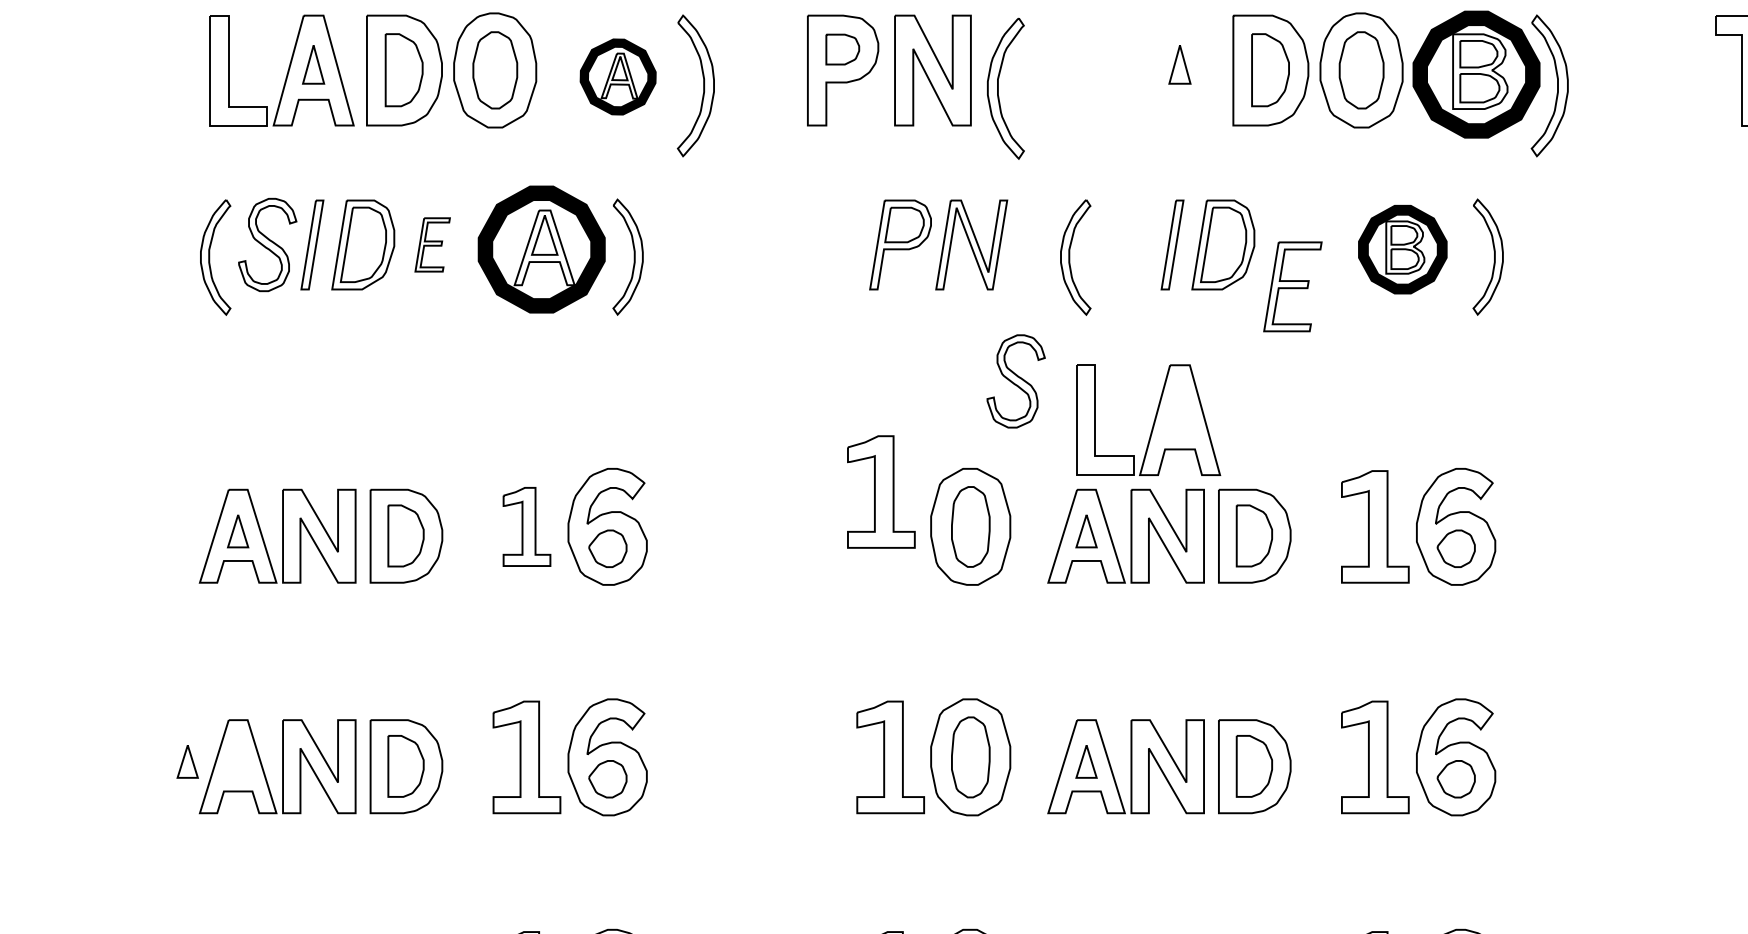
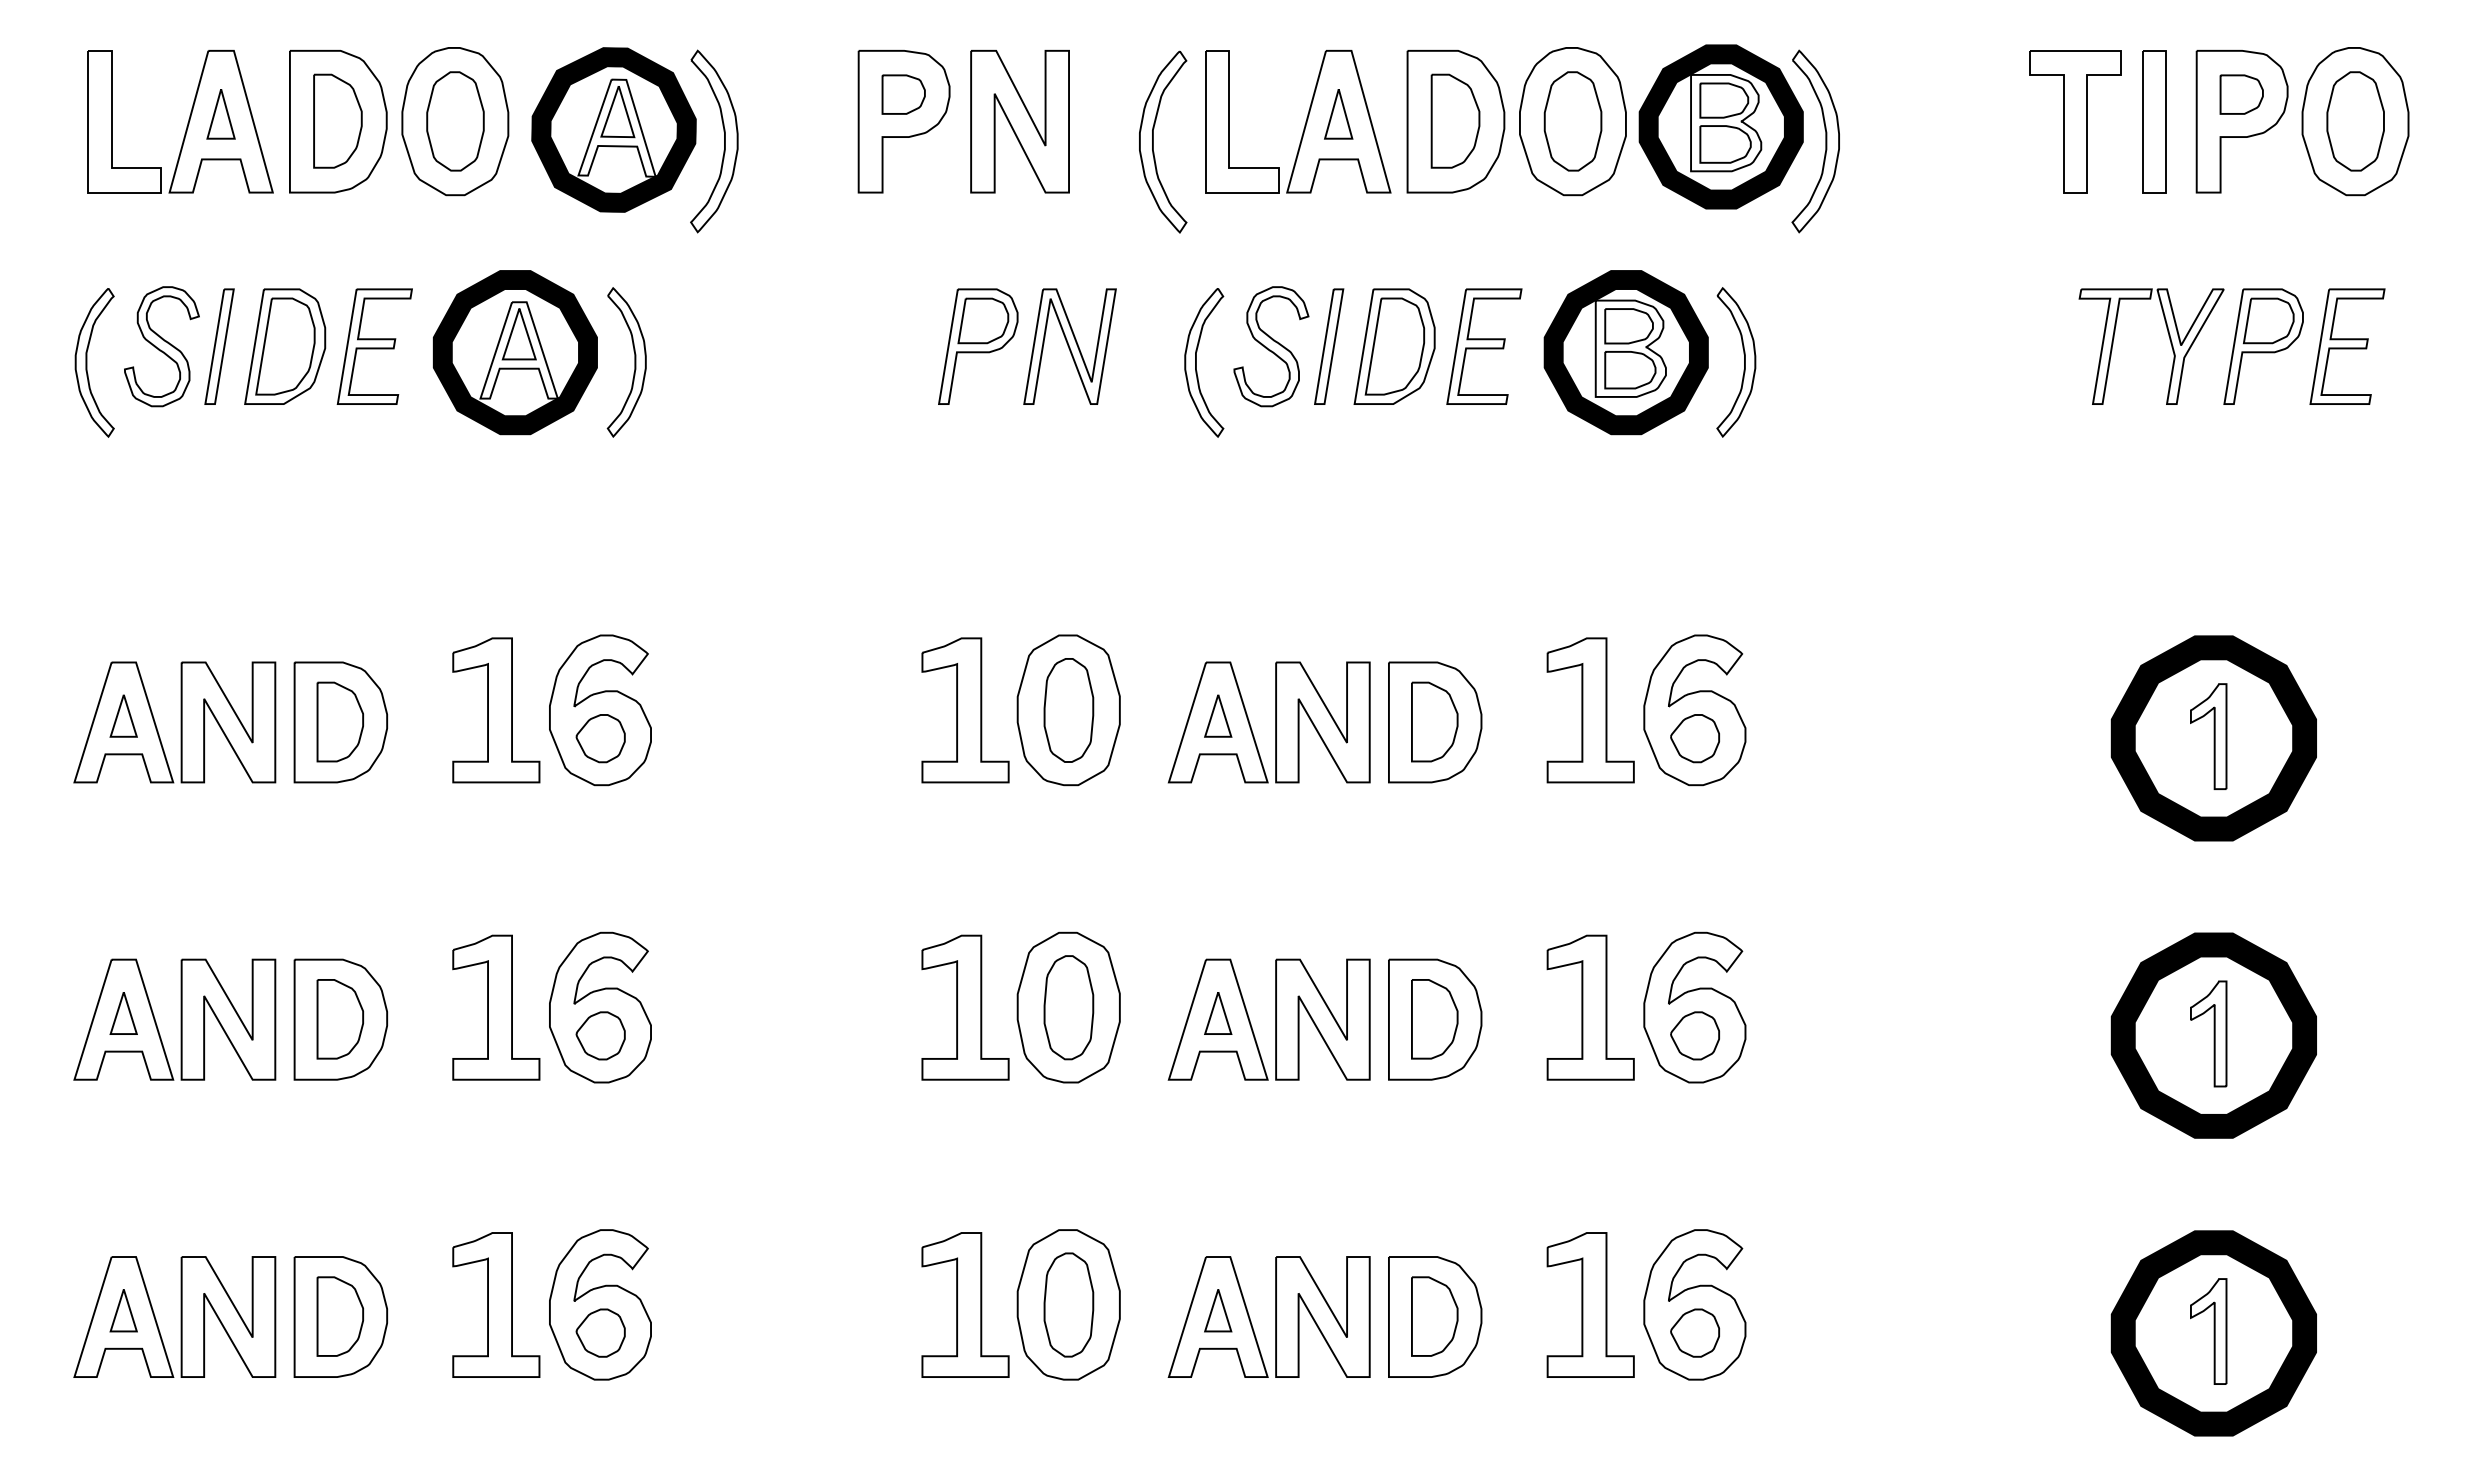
part: (617, 76) -> (613, 129), size x1.67
part: (998, 88) -> (1153, 141), moved
part: (432, 244) -> (374, 346), size x1.67
part: (1402, 249) -> (1625, 352), size x1.43
part: (1292, 286) -> (1484, 346), moved
part: (1016, 381) -> (1271, 346), moved
part: (1153, 422) -> (1304, 124), moved
part: (881, 492) -> (965, 710), moved
part: (527, 527) -> (496, 710), size x1.43
part: (187, 761) -> (123, 1013), moved

